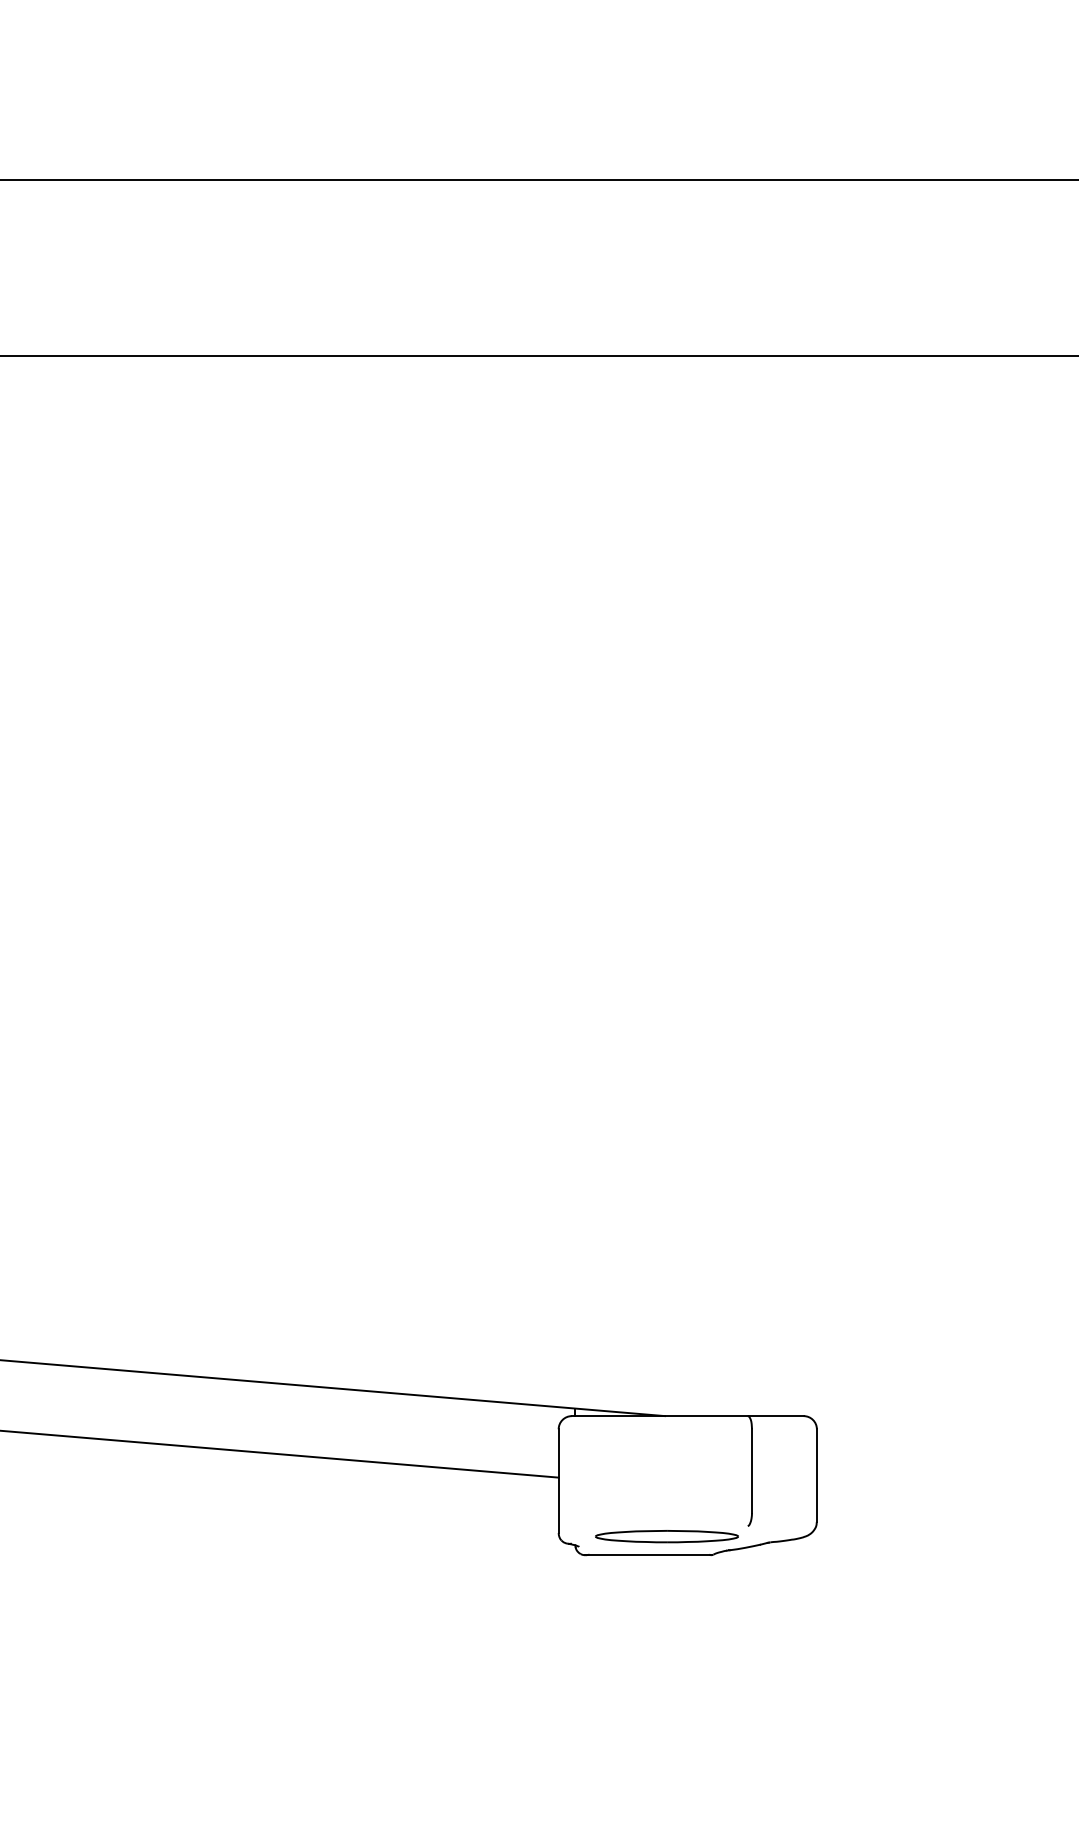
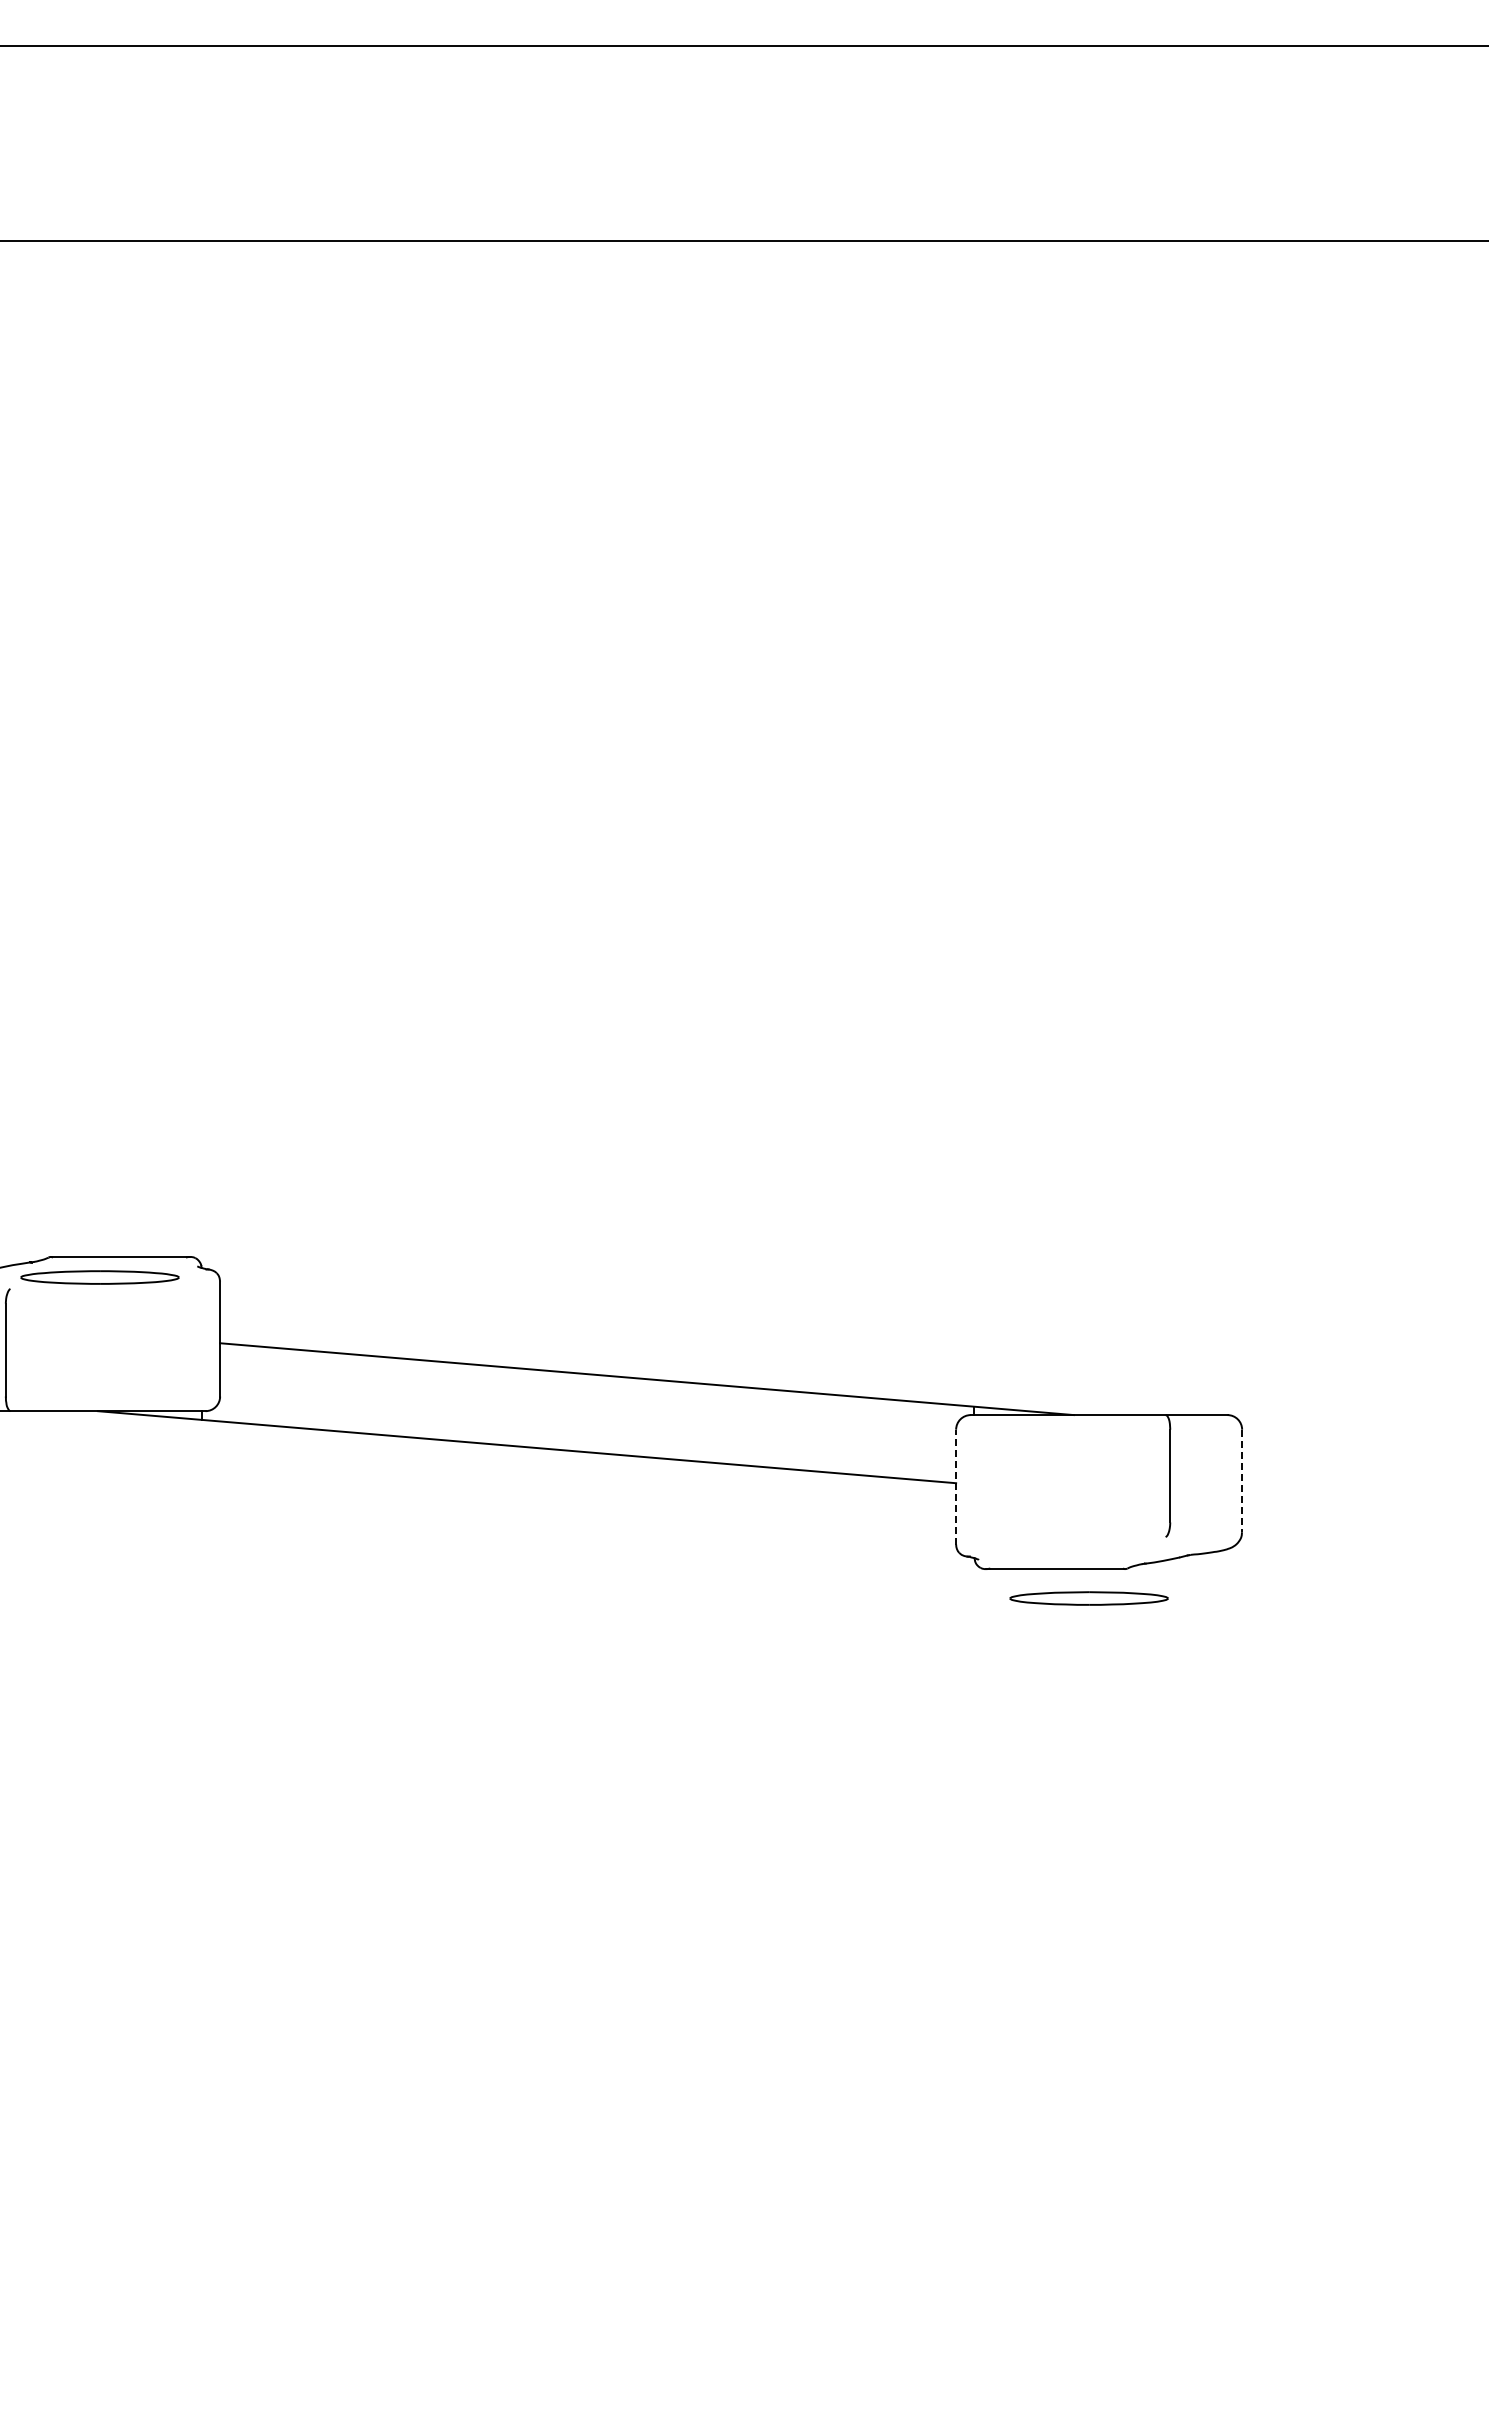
line: (817, 1476) -> (1242, 1481), solid -> dashed
line: (559, 1480) -> (956, 1486), solid -> dashed
part: (666, 1536) -> (1088, 1598), moved

